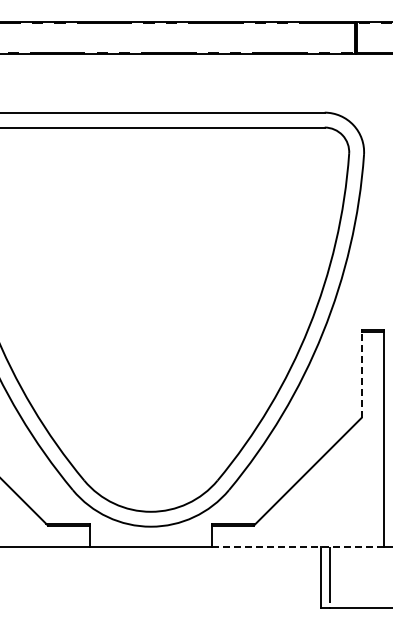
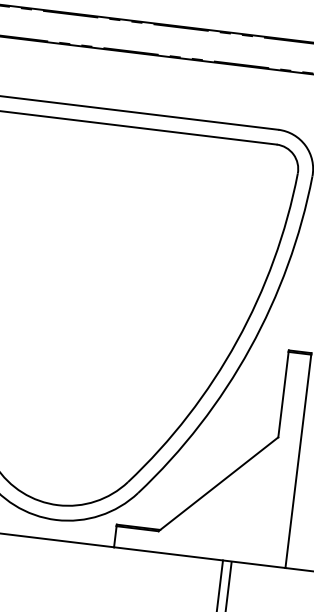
line: (361, 374) -> (283, 394), dashed -> solid
line: (298, 546) -> (200, 557), dashed -> solid

